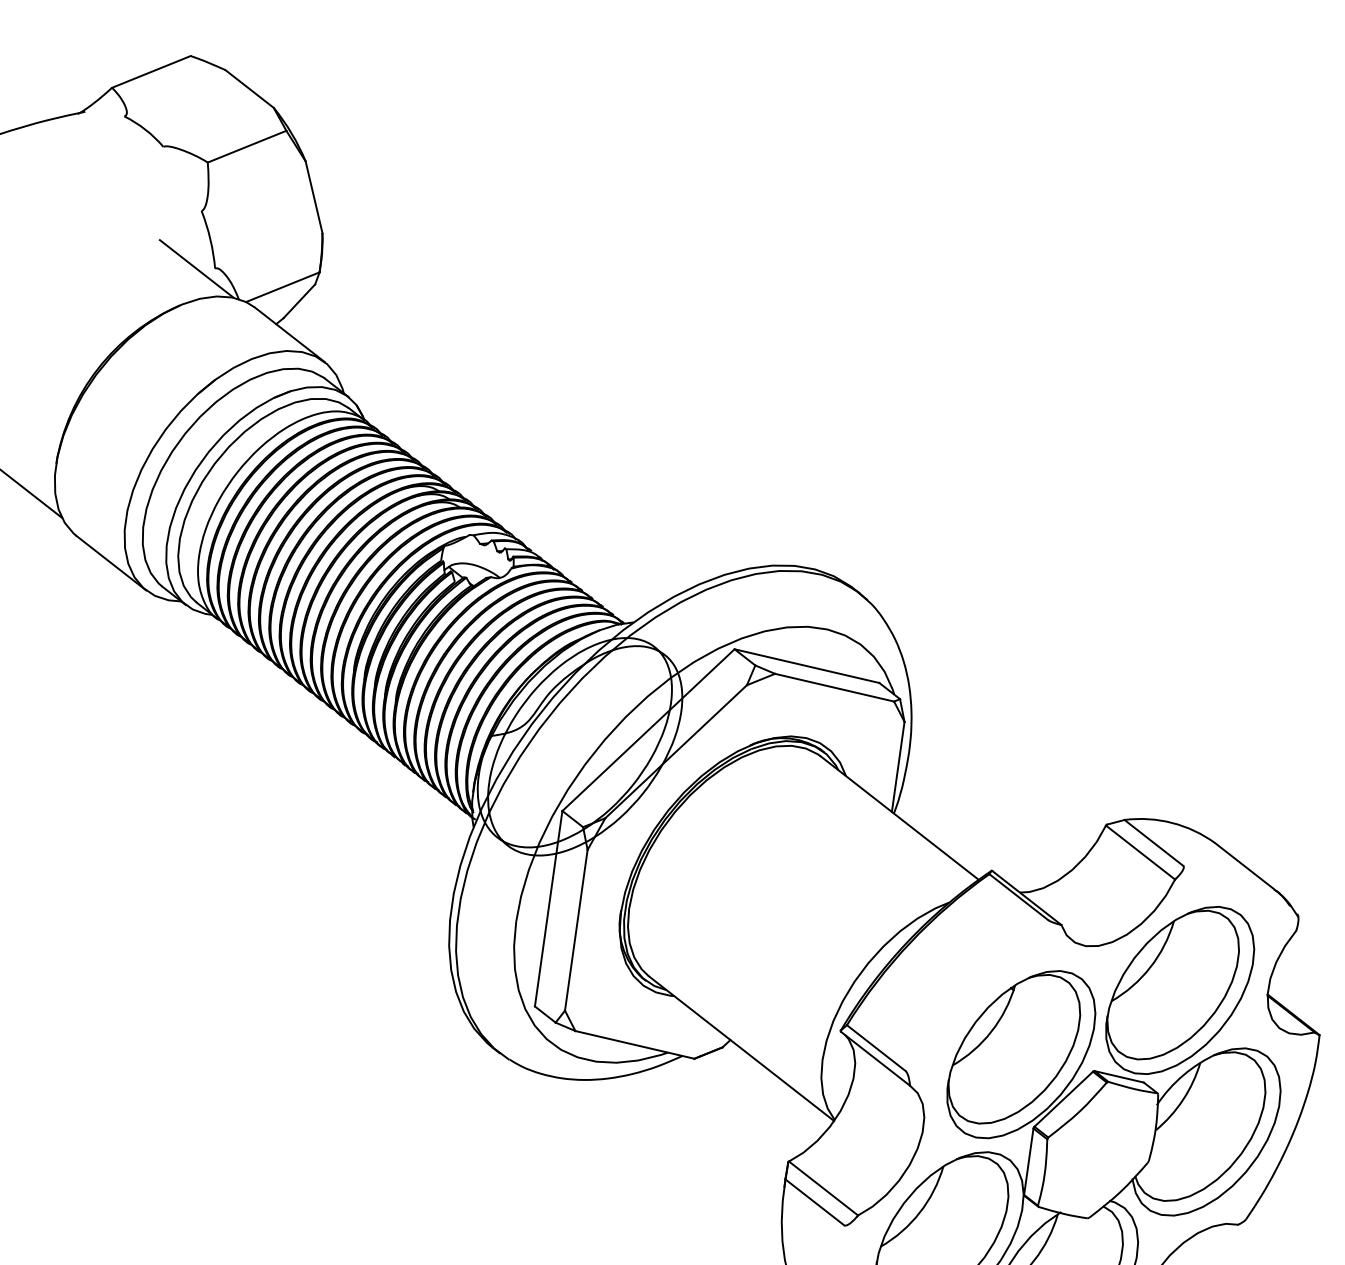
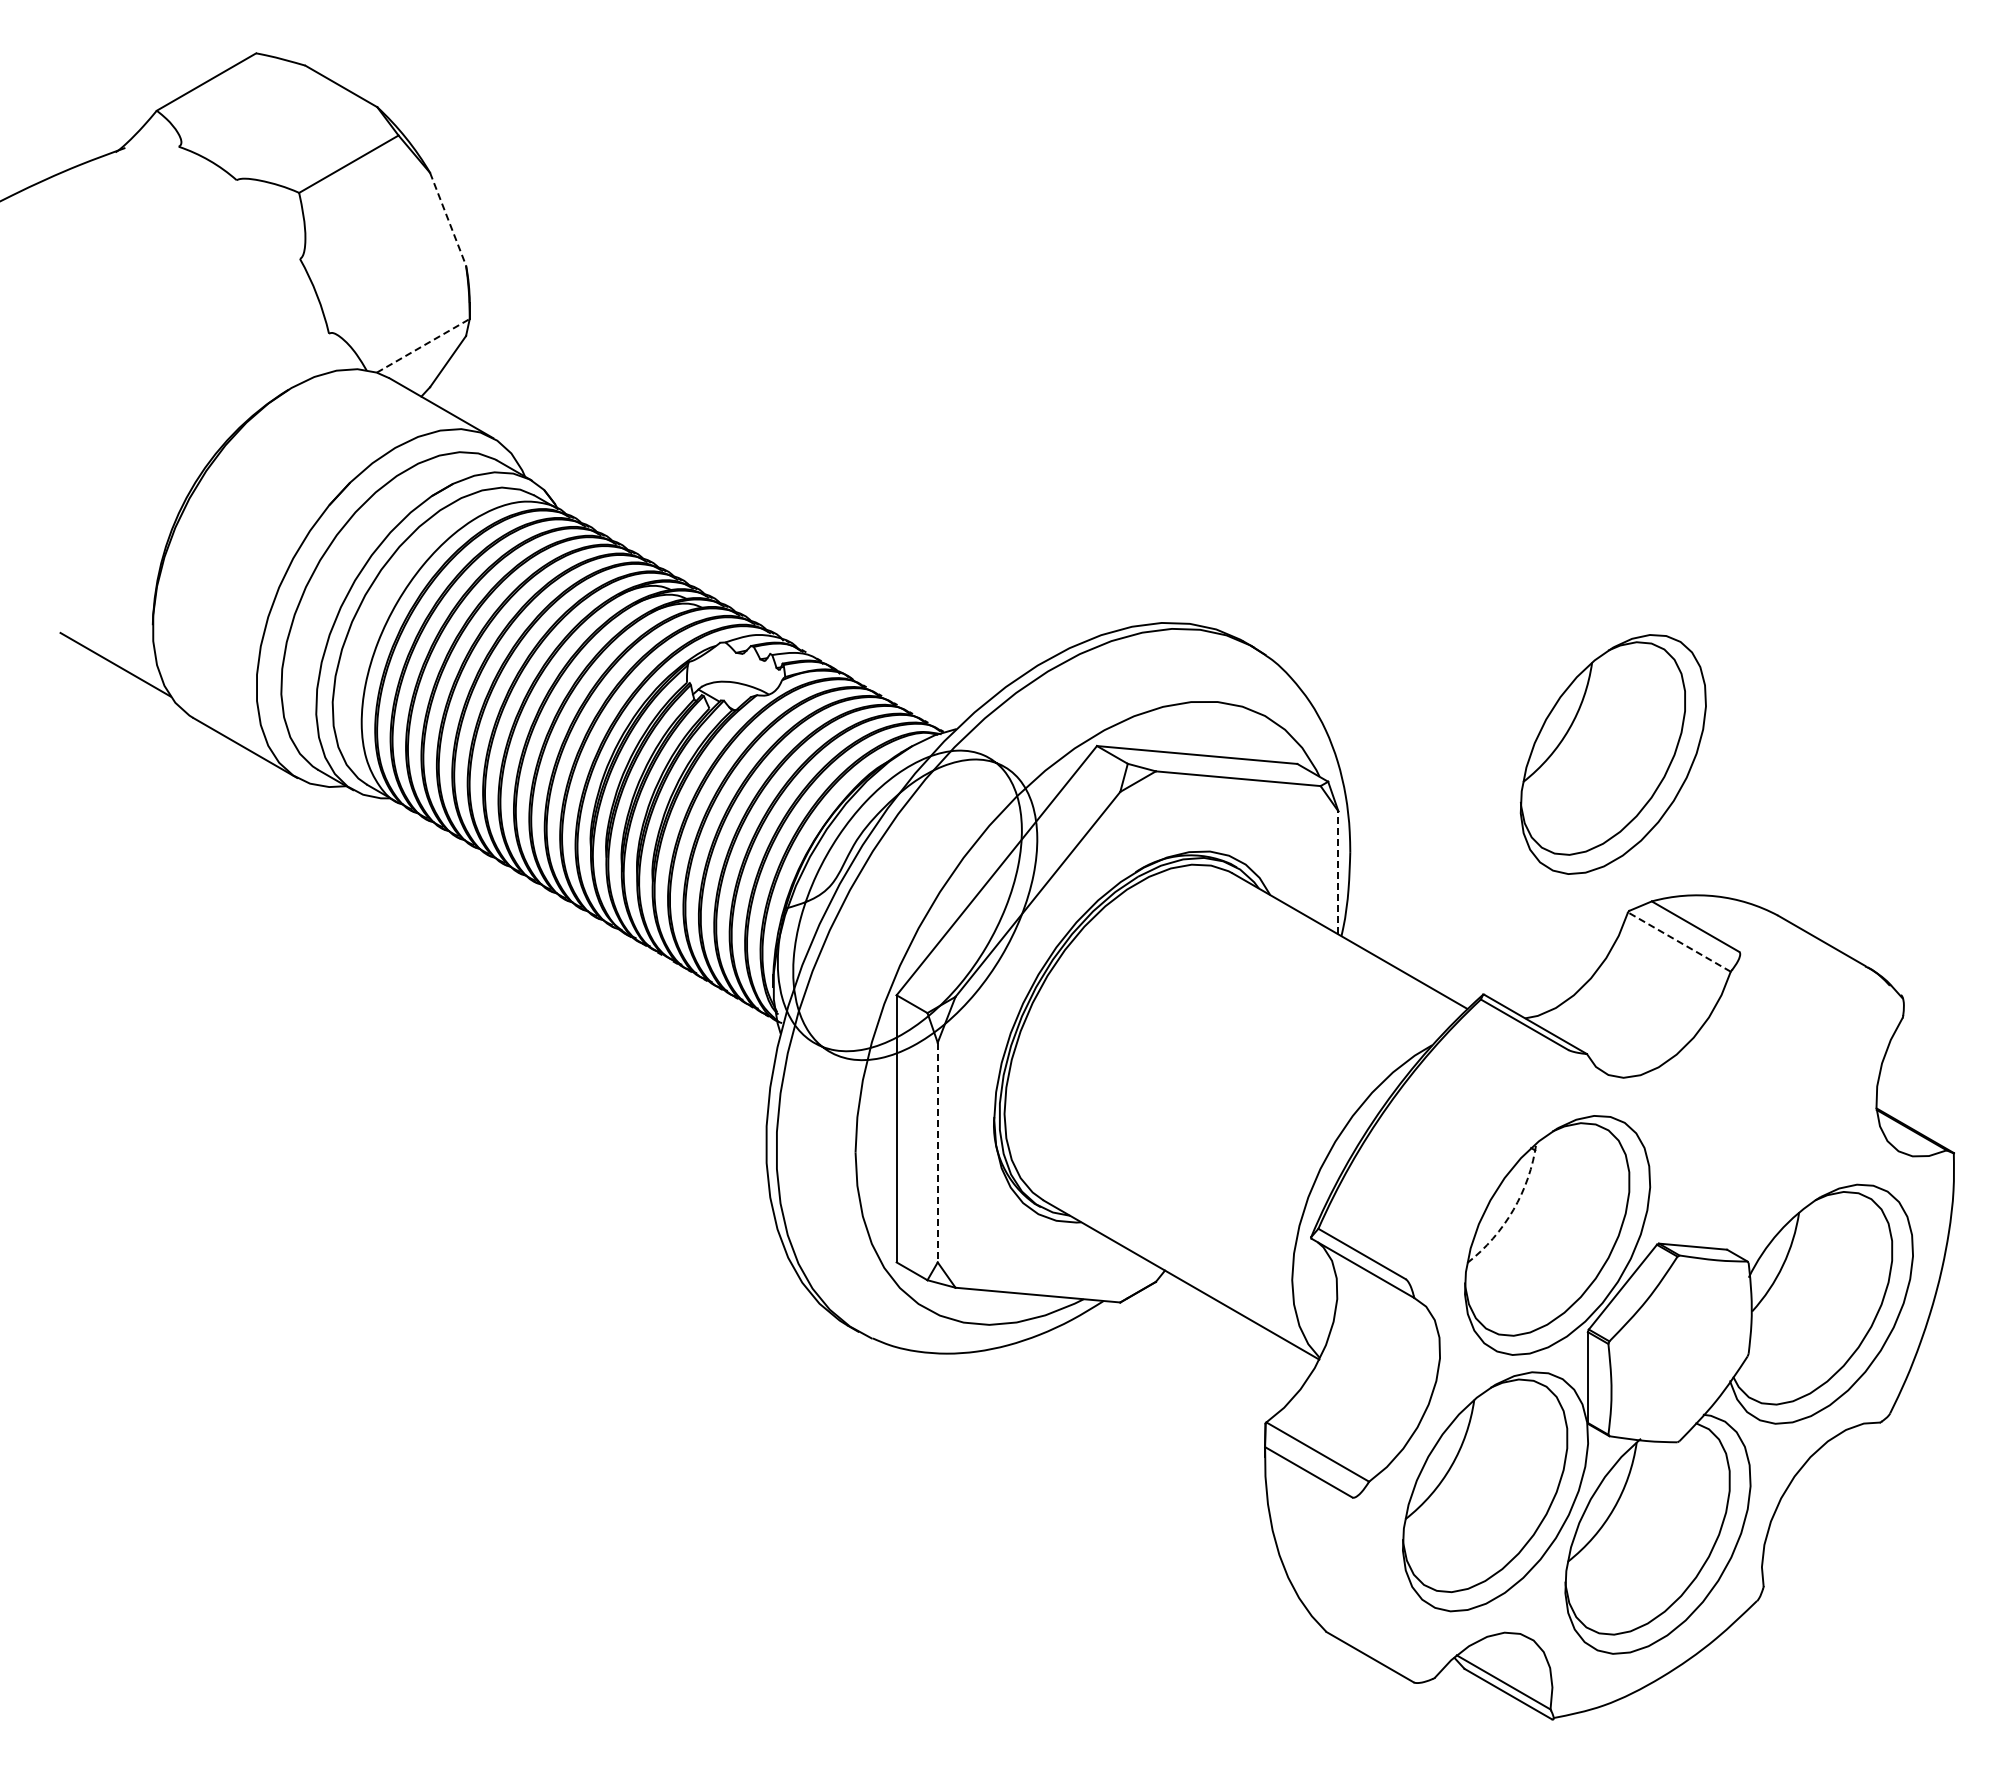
line: (314, 197) -> (448, 219), solid -> dashed
line: (196, 268) -> (304, 337), removed
line: (283, 286) -> (423, 345), solid -> dashed
line: (898, 766) -> (1338, 872), solid -> dashed
line: (1139, 852) -> (1678, 941), solid -> dashed
line: (576, 930) -> (937, 1152), solid -> dashed
part: (1179, 990) -> (1612, 754), moved
arc: (991, 1031) -> (1513, 1209), solid -> dashed

